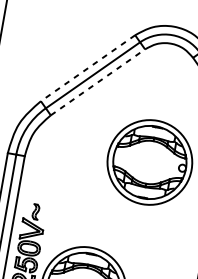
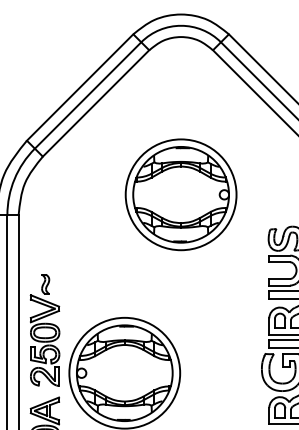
line: (87, 68) -> (79, 87), dashed -> solid
line: (98, 82) -> (96, 103), dashed -> solid

